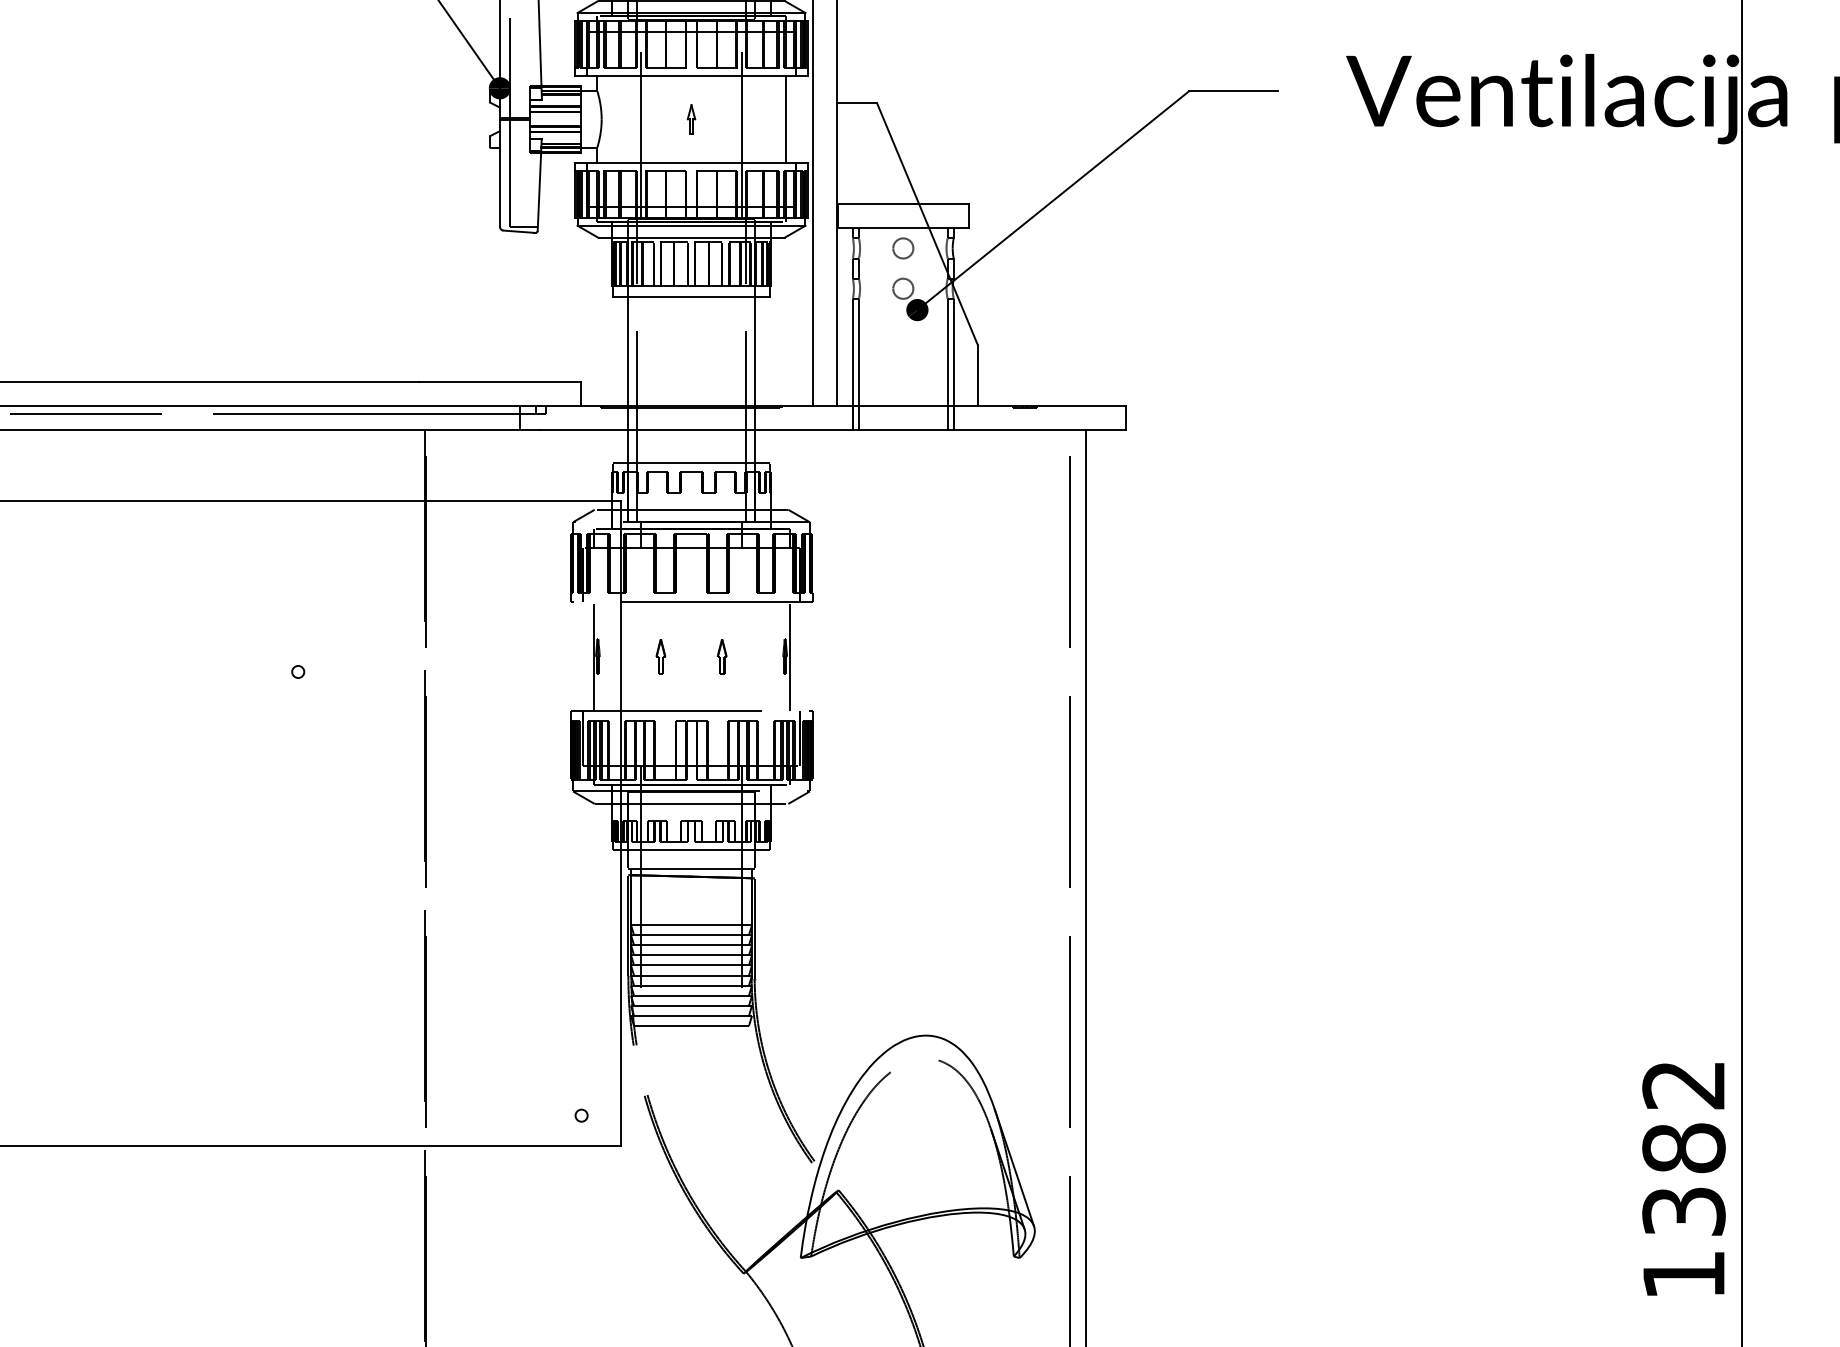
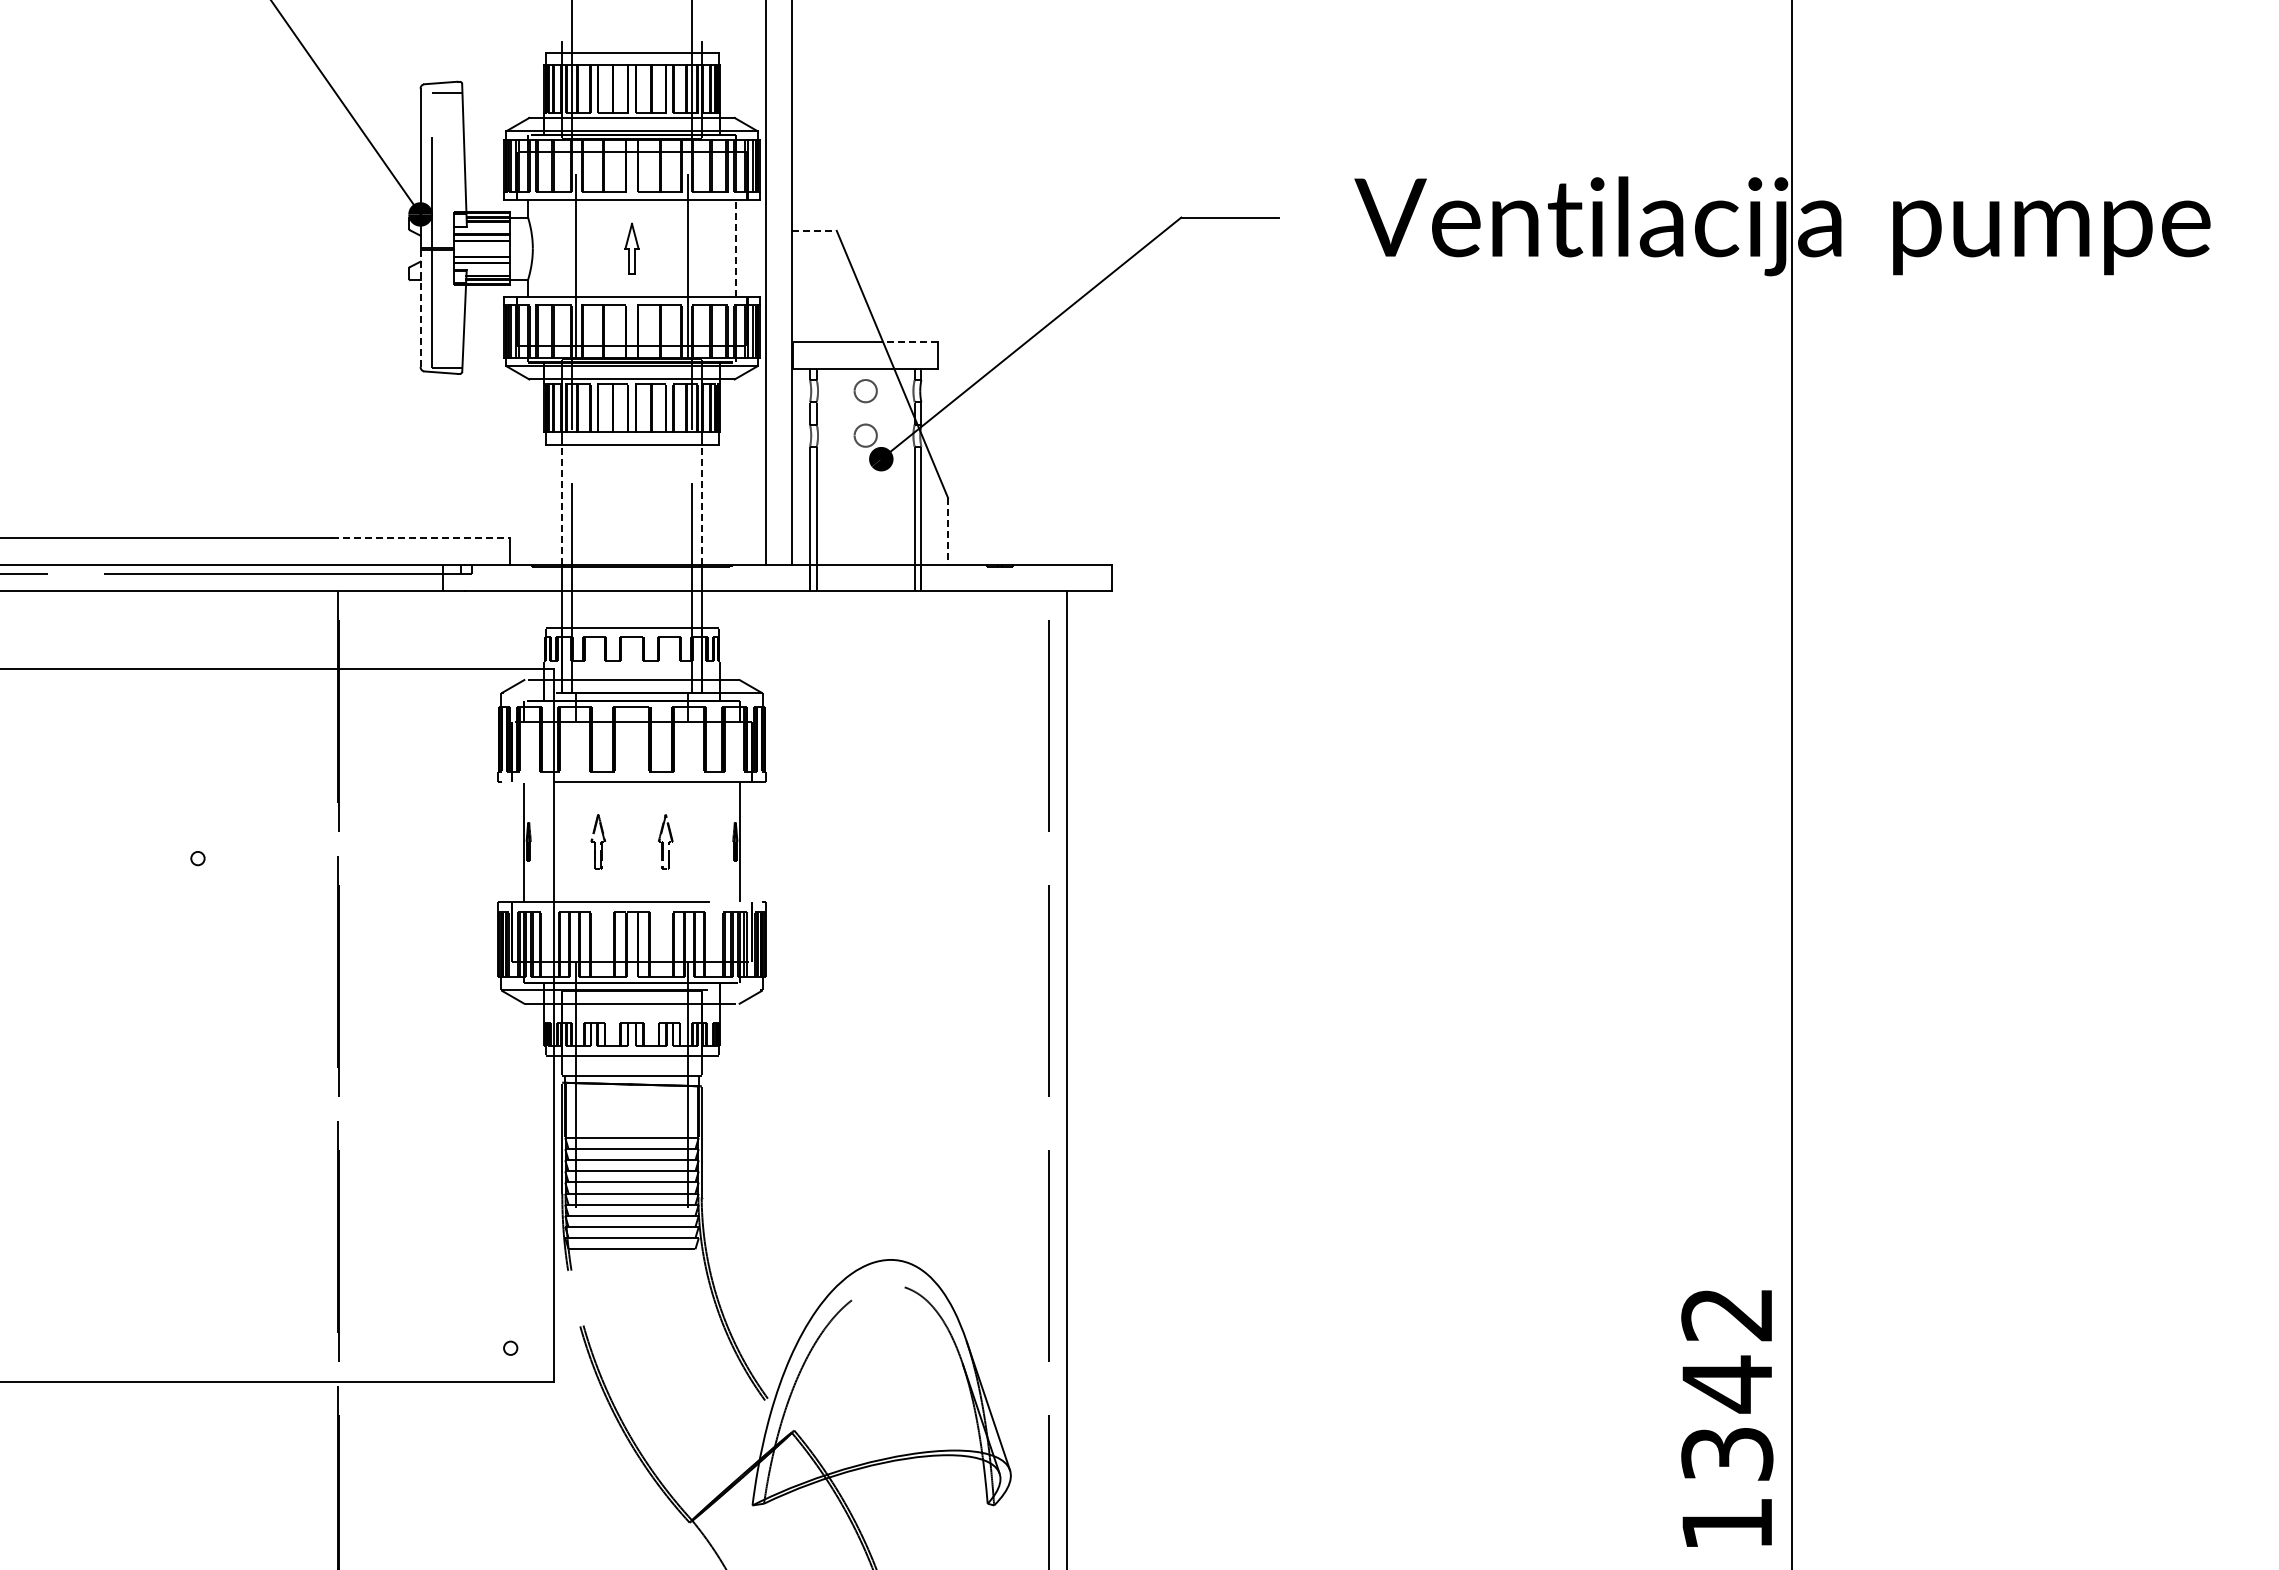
line: (857, 102) -> (815, 230), solid -> dashed
part: (691, 119) -> (631, 248), size x1.6
line: (785, 119) -> (735, 248), solid -> dashed
line: (499, 173) -> (420, 308), solid -> dashed
line: (943, 204) -> (910, 342), solid -> dashed
line: (627, 351) -> (561, 504), solid -> dashed
line: (755, 351) -> (702, 504), solid -> dashed
line: (978, 375) -> (948, 531), solid -> dashed
line: (500, 381) -> (421, 538), solid -> dashed
part: (660, 656) -> (597, 841), size x1.4
part: (721, 656) -> (665, 841), size x1.4
text: (1684, 1148) -> (1727, 1384), 1382 -> 1342

